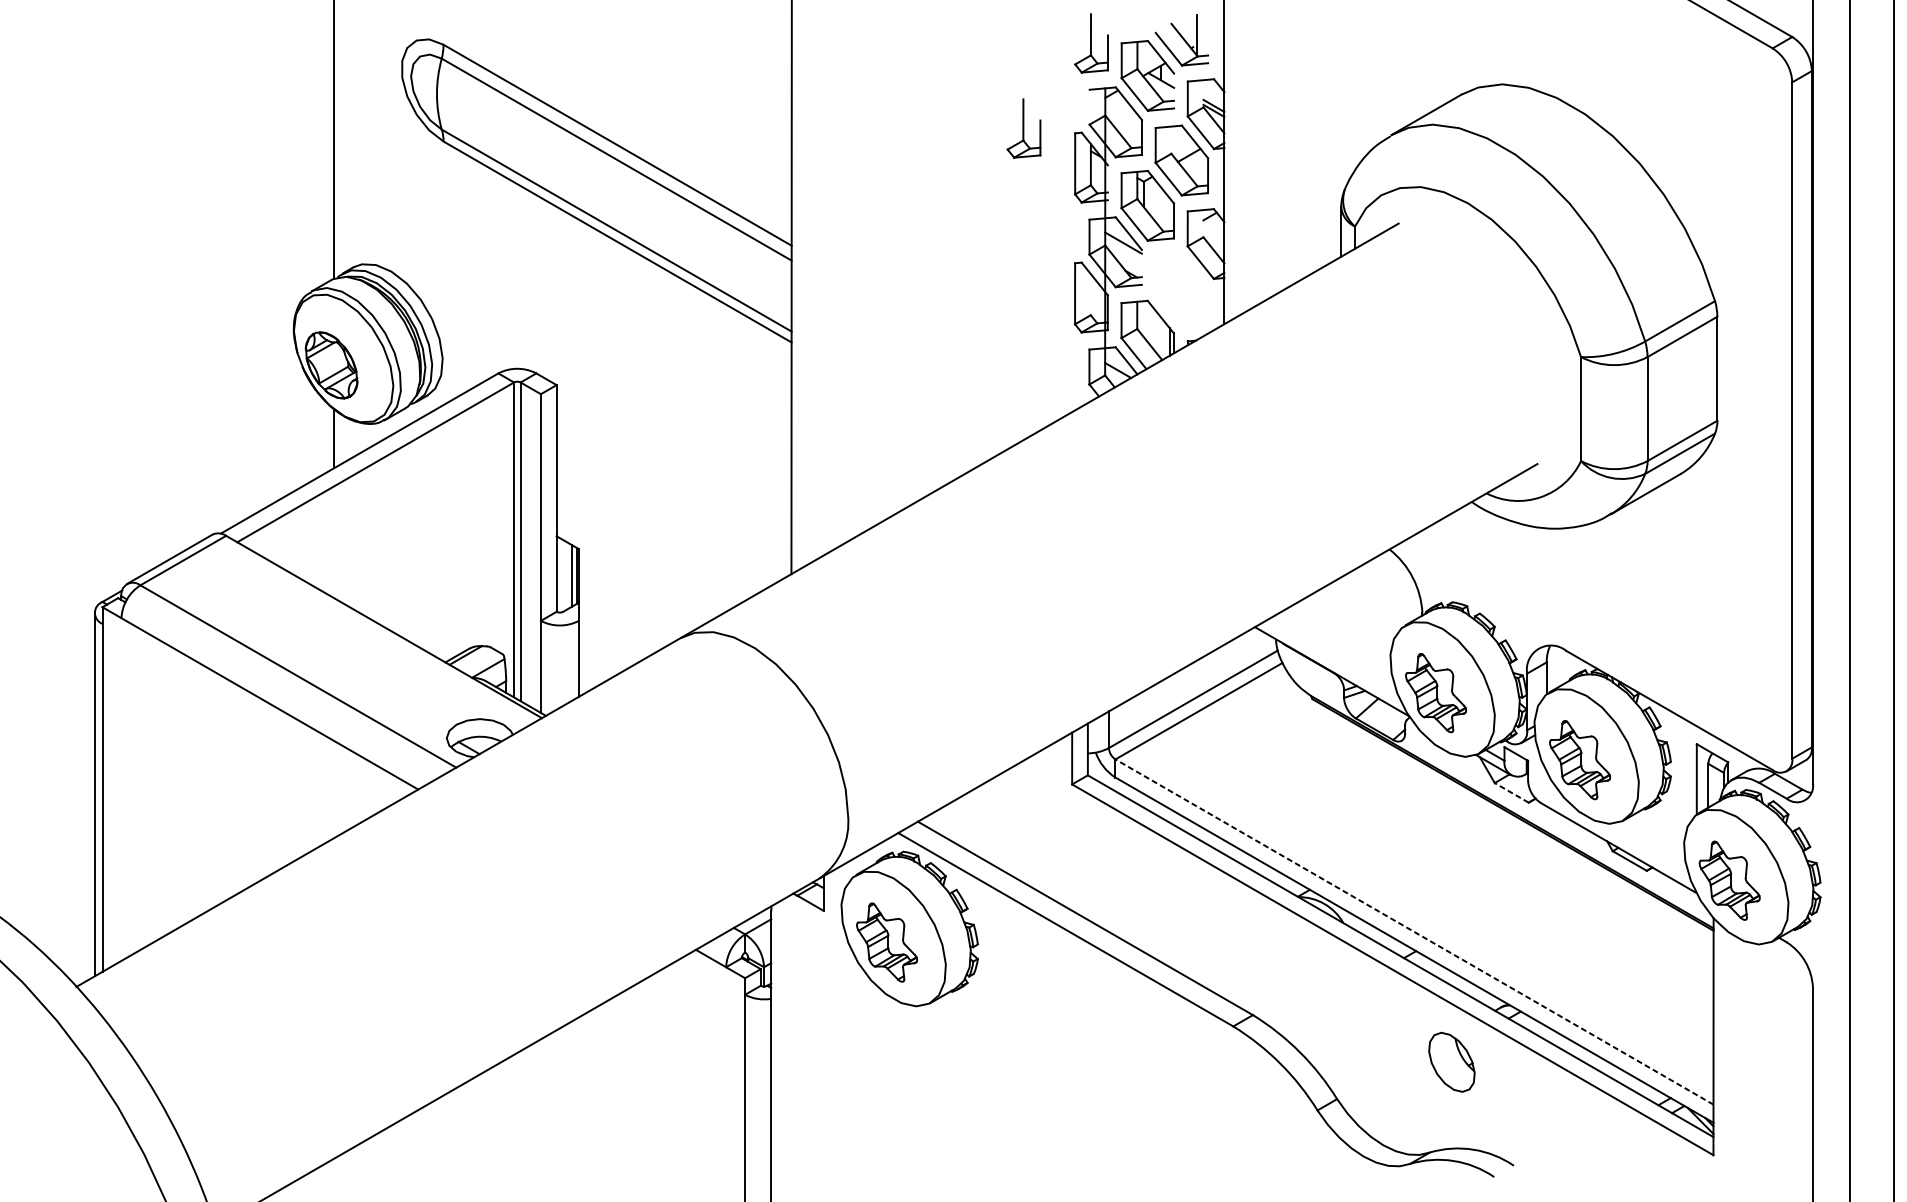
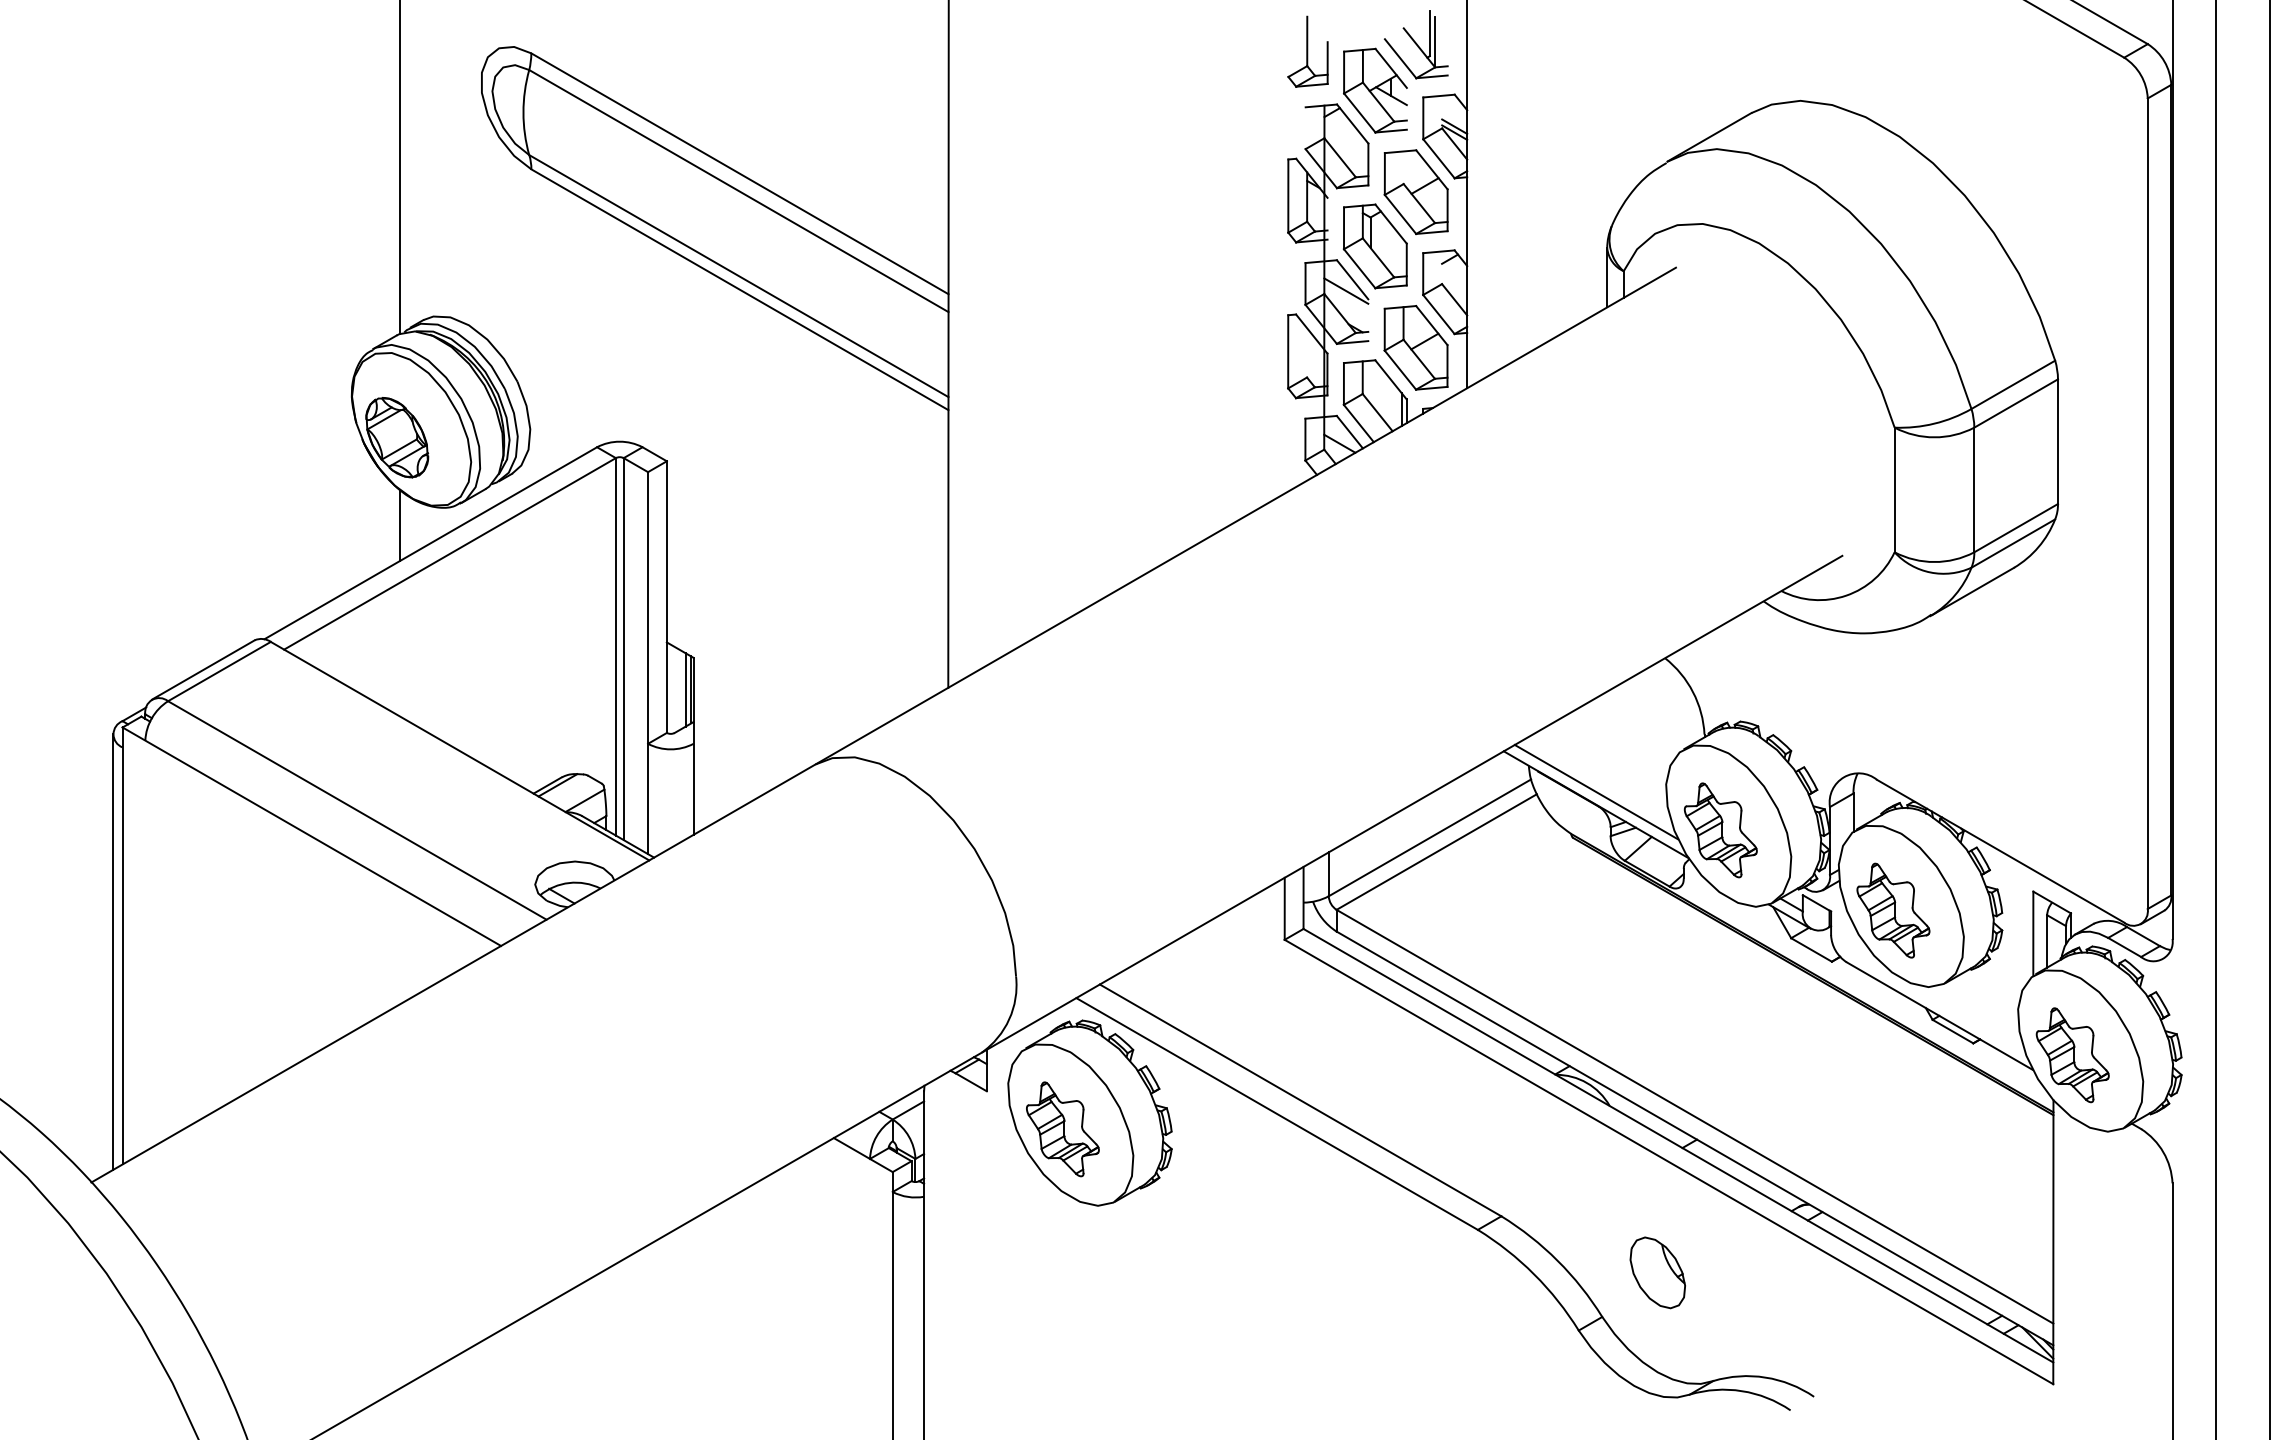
line: (1192, 28) -> (1429, 33), added
part: (1023, 128) -> (1226, 153), removed
part: (1181, 290) -> (1415, 347), added
line: (1332, 660) -> (1596, 791), added
line: (1511, 792) -> (1811, 949), dashed -> solid
line: (1414, 931) -> (1694, 1116), dashed -> solid
part: (1451, 1062) -> (1657, 1272), moved

